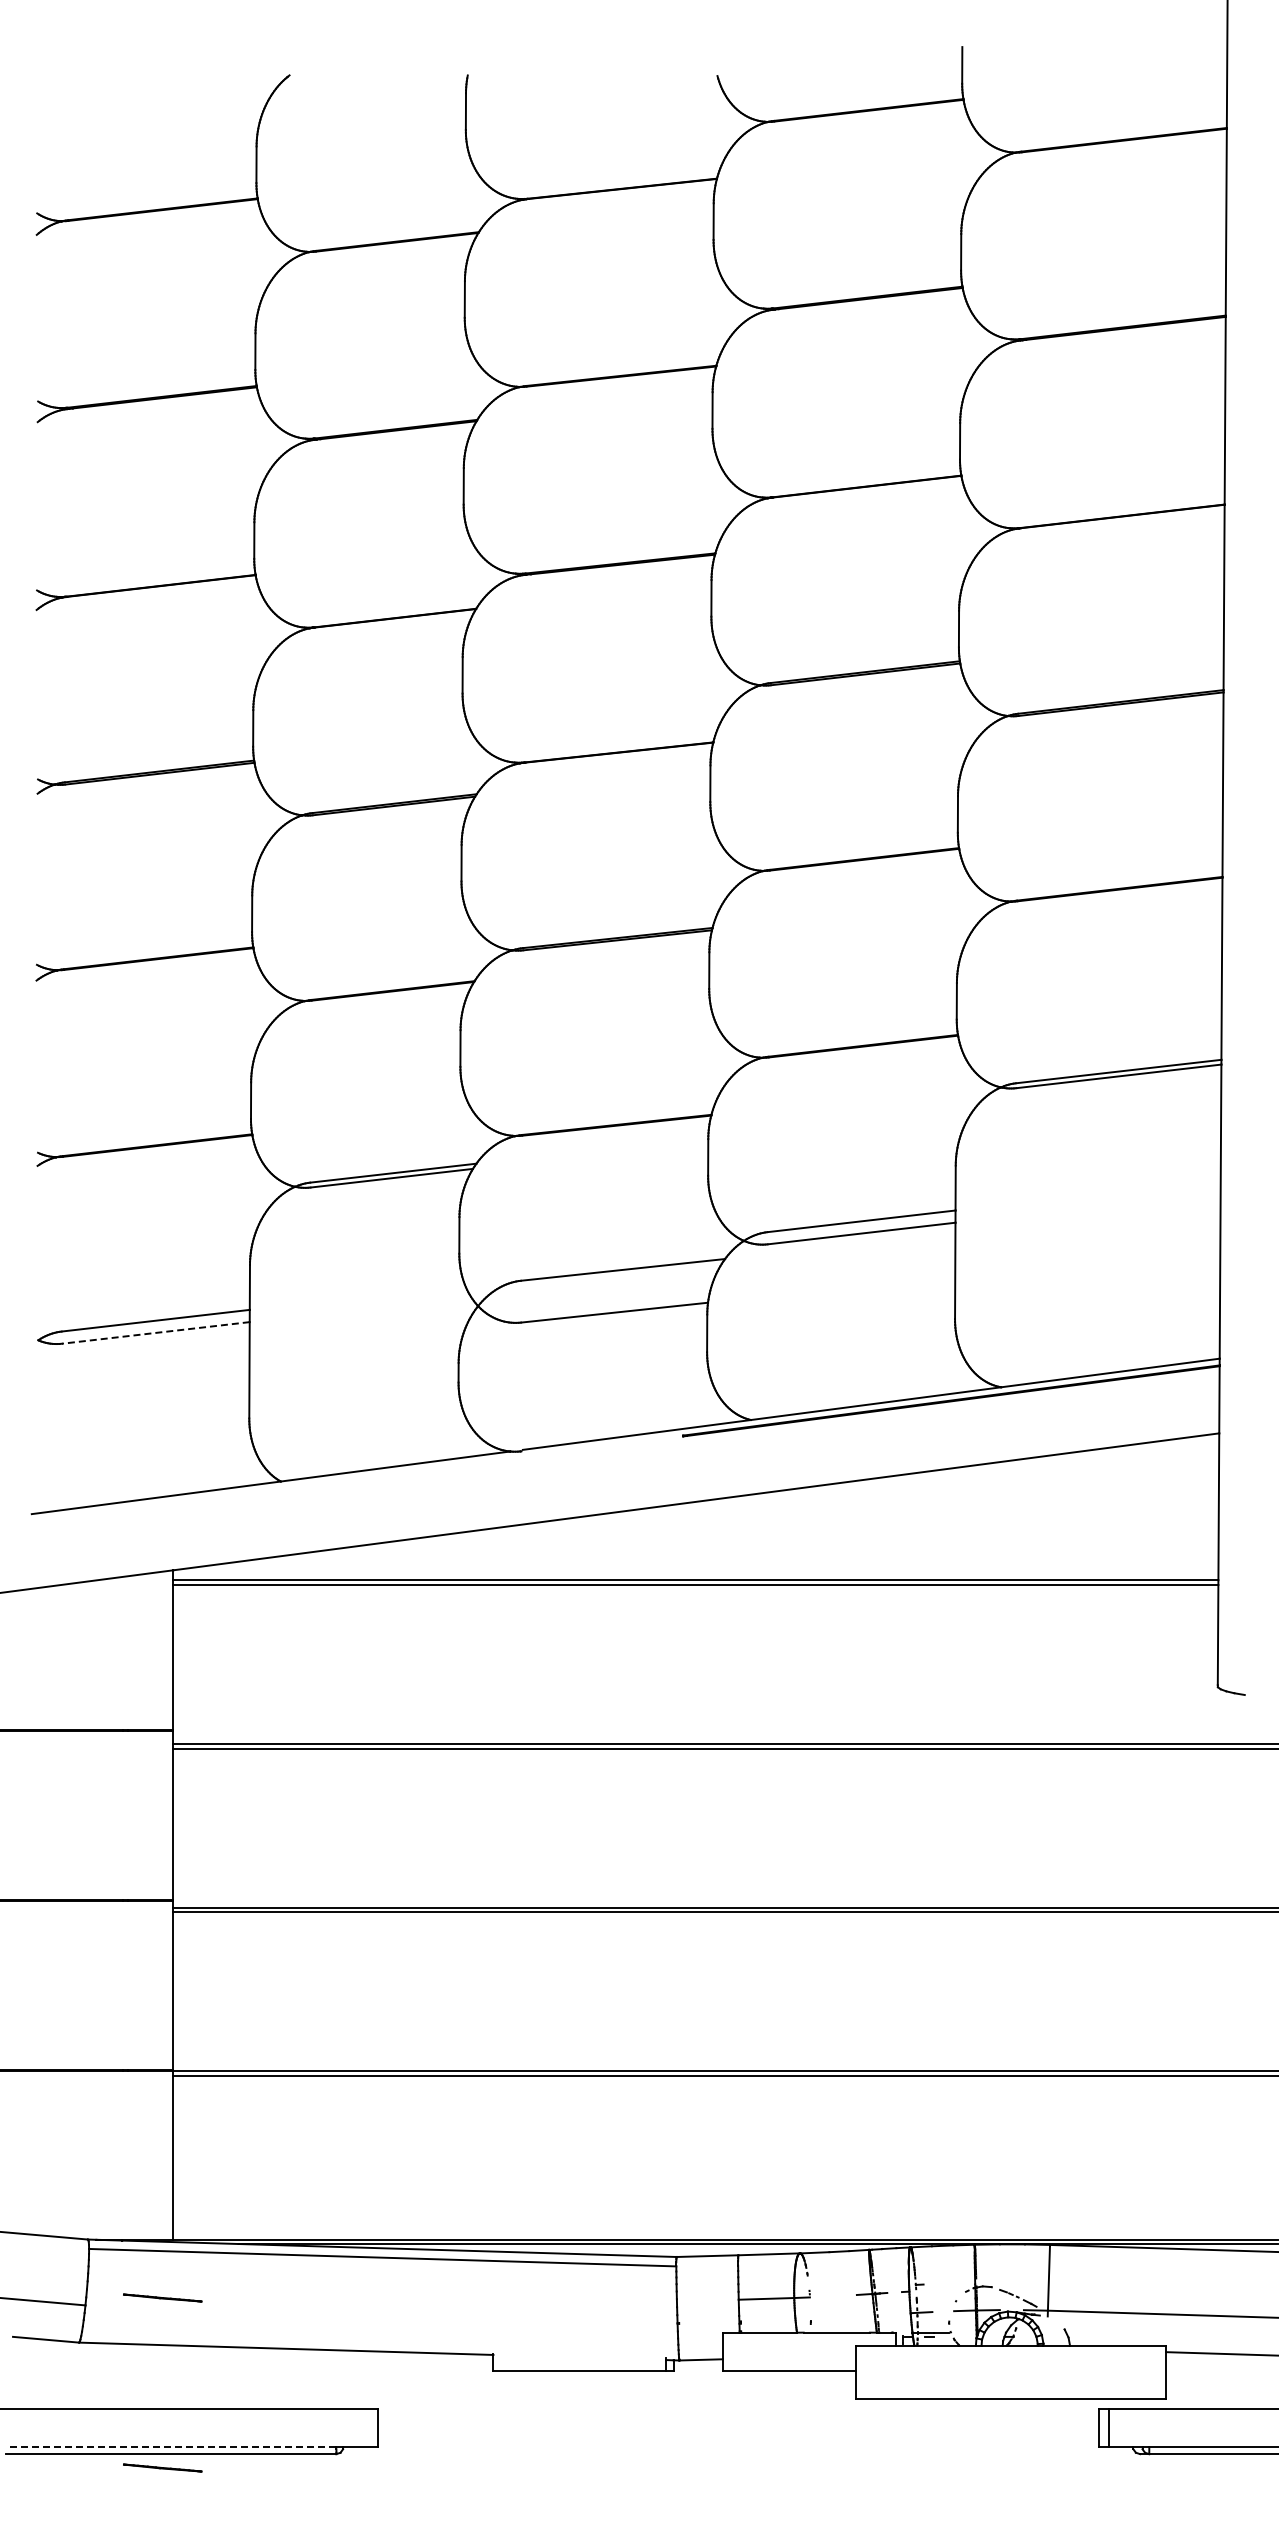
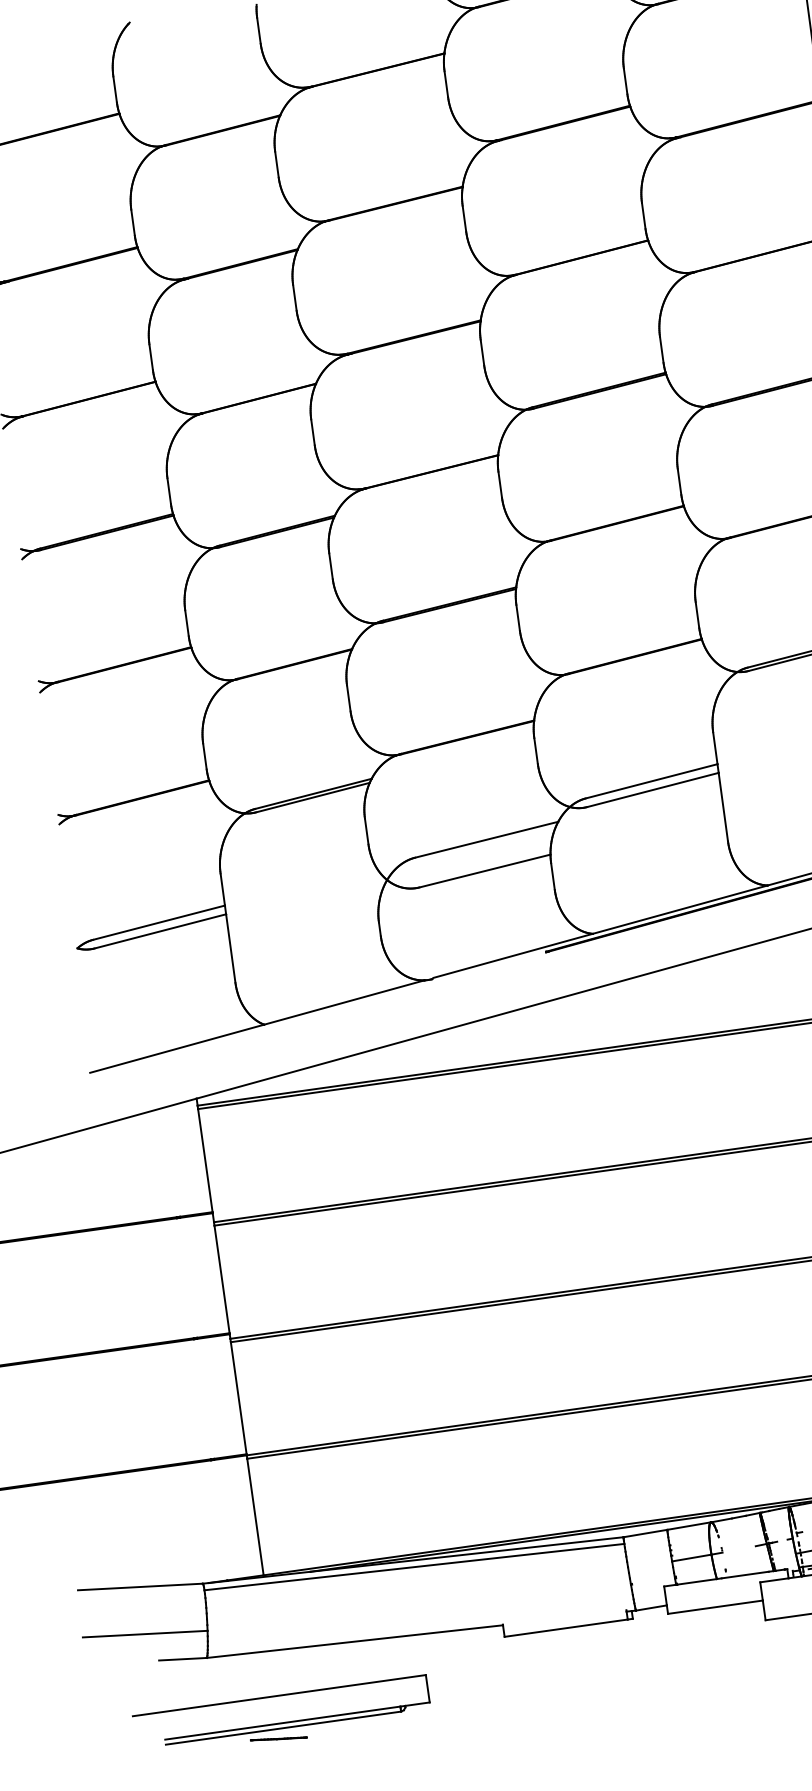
line: (155, 1332) -> (160, 931), dashed -> solid
line: (162, 2297) -> (261, 1617), removed
line: (170, 2447) -> (282, 1723), dashed -> solid

